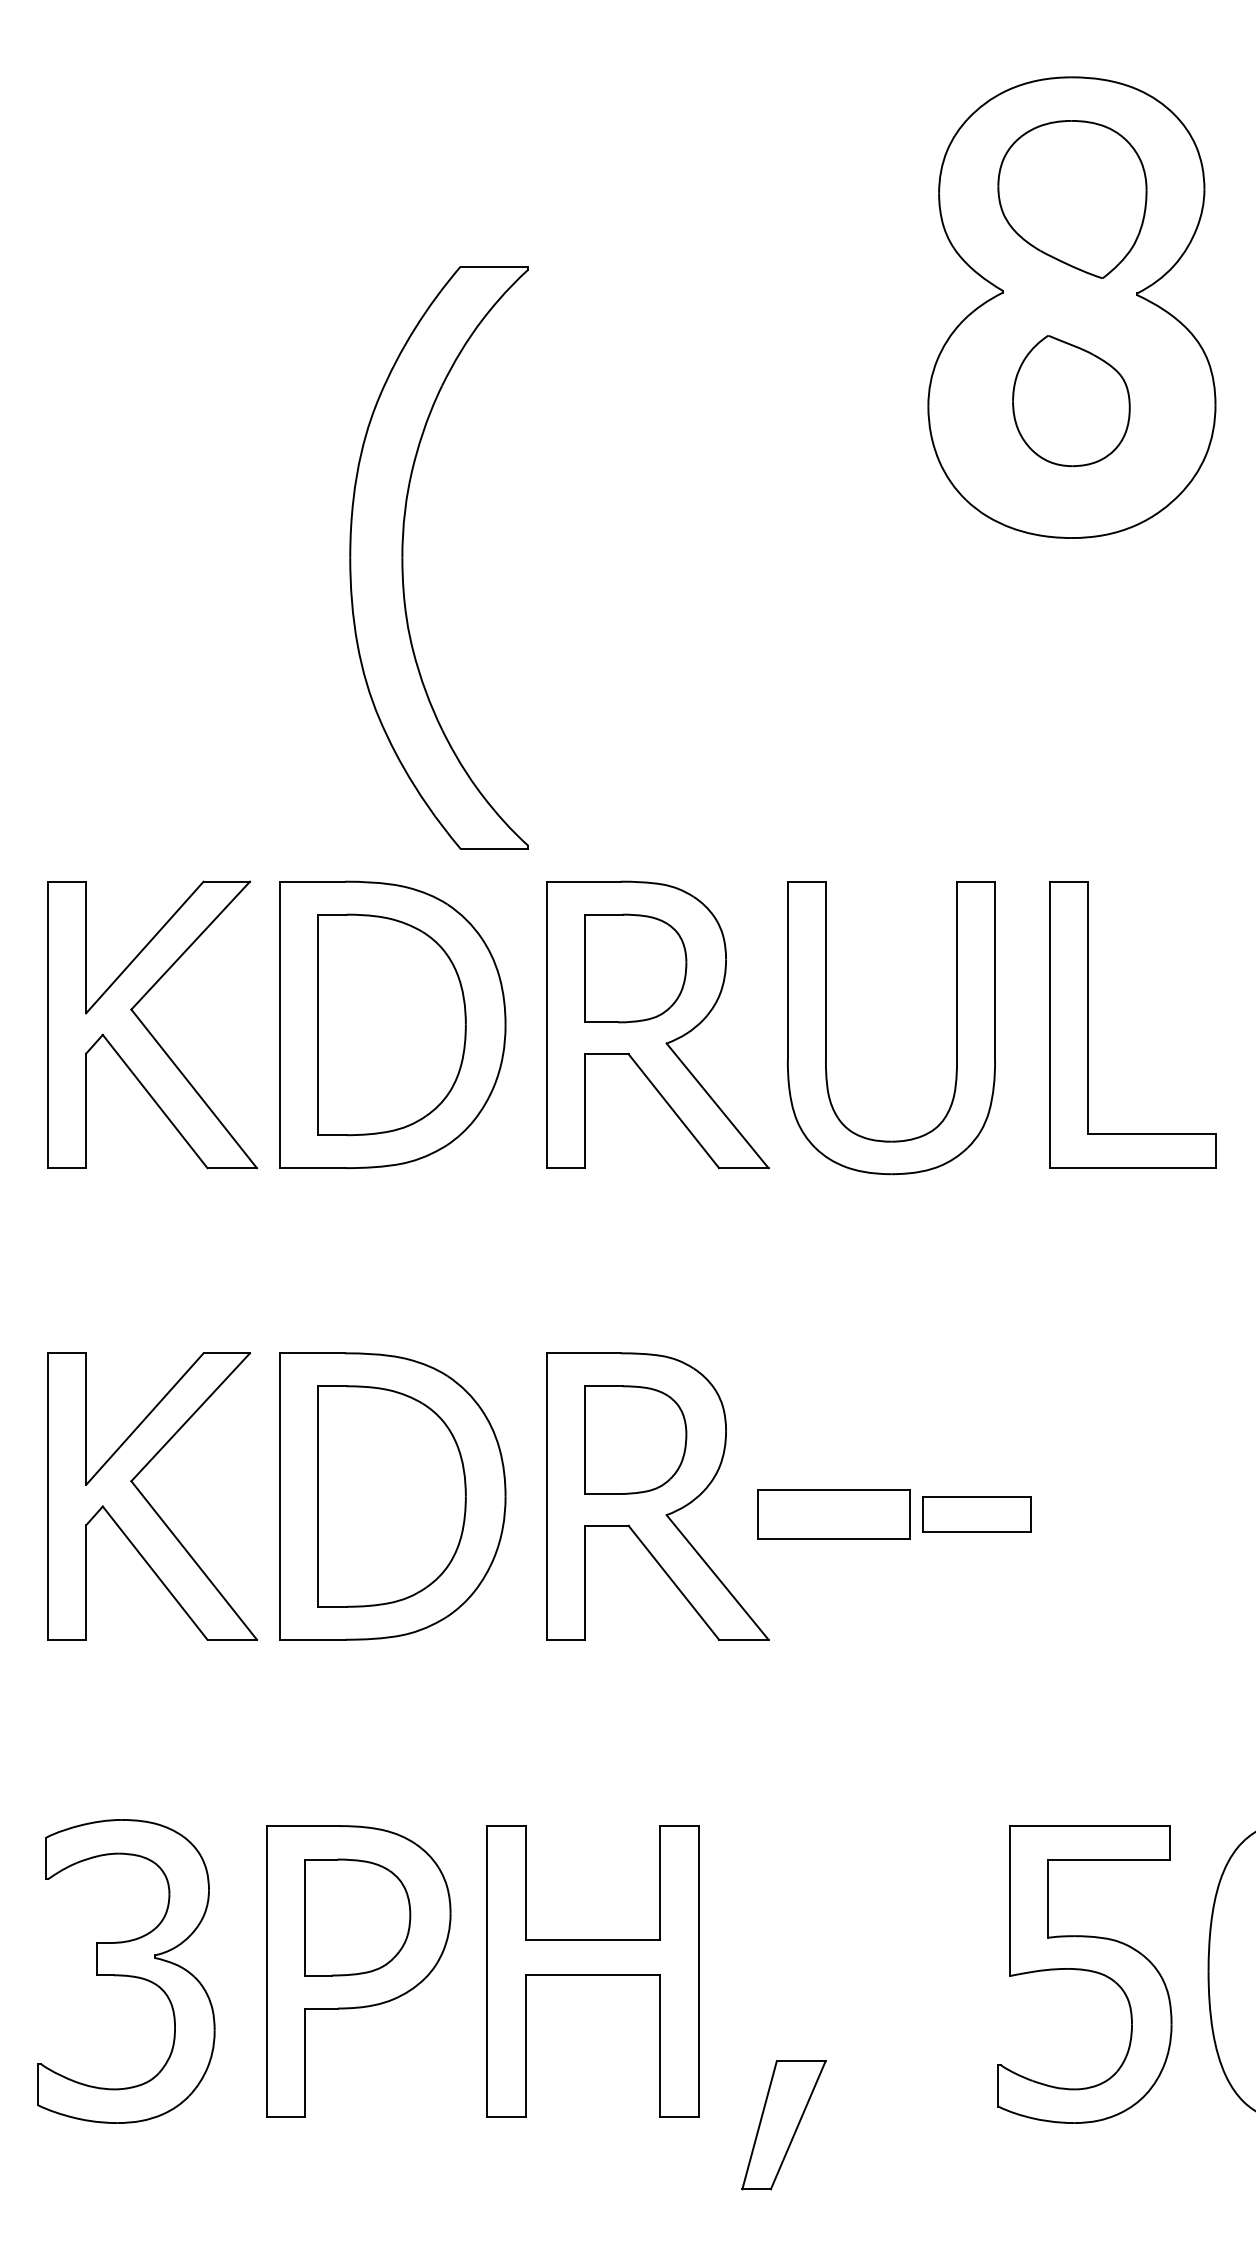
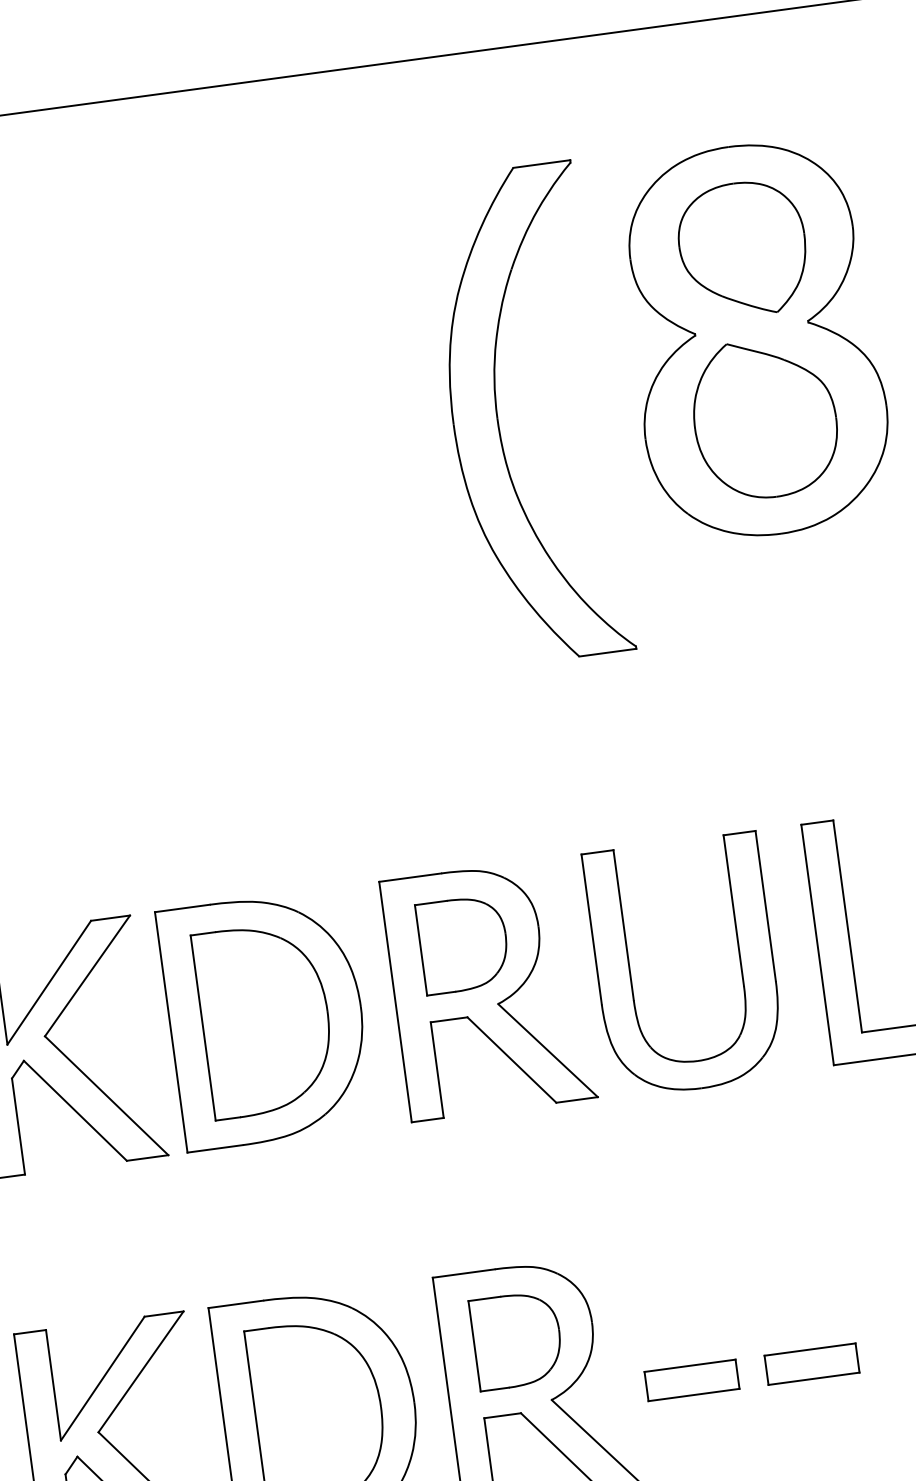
part: (1071, 400) -> (765, 418), size x1.43
part: (403, 557) -> (498, 418), moved
part: (833, 1514) -> (691, 1380), size x0.71

